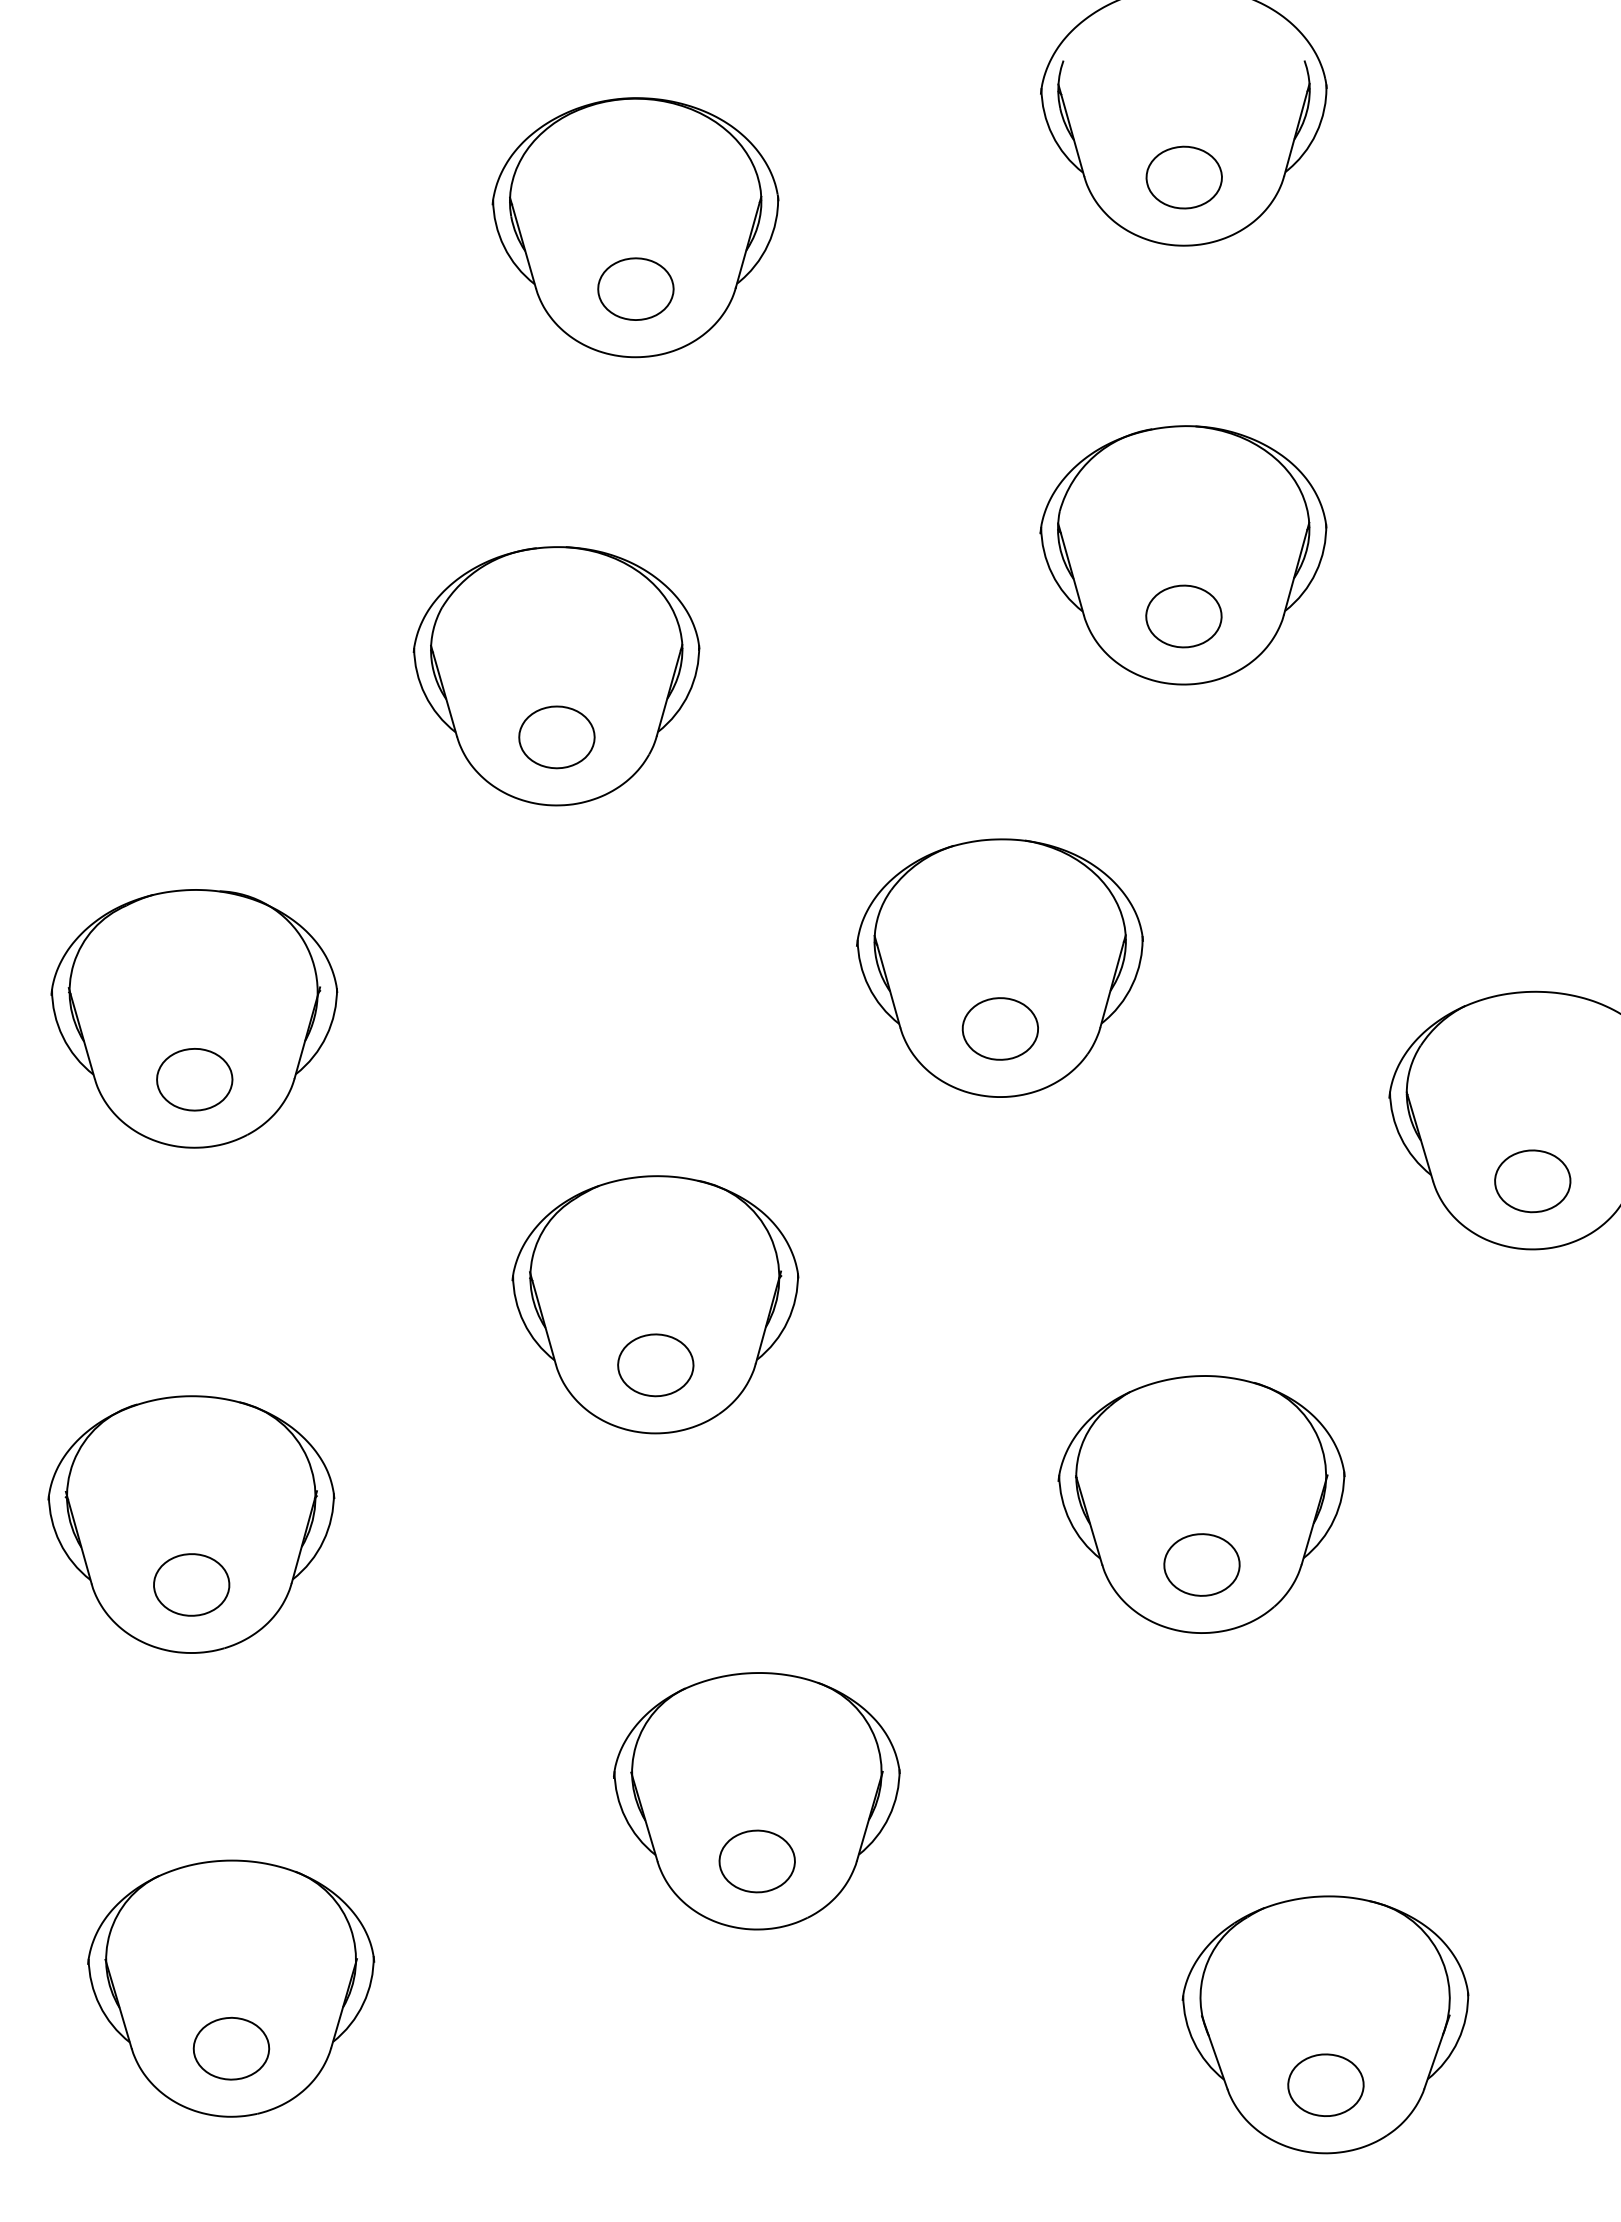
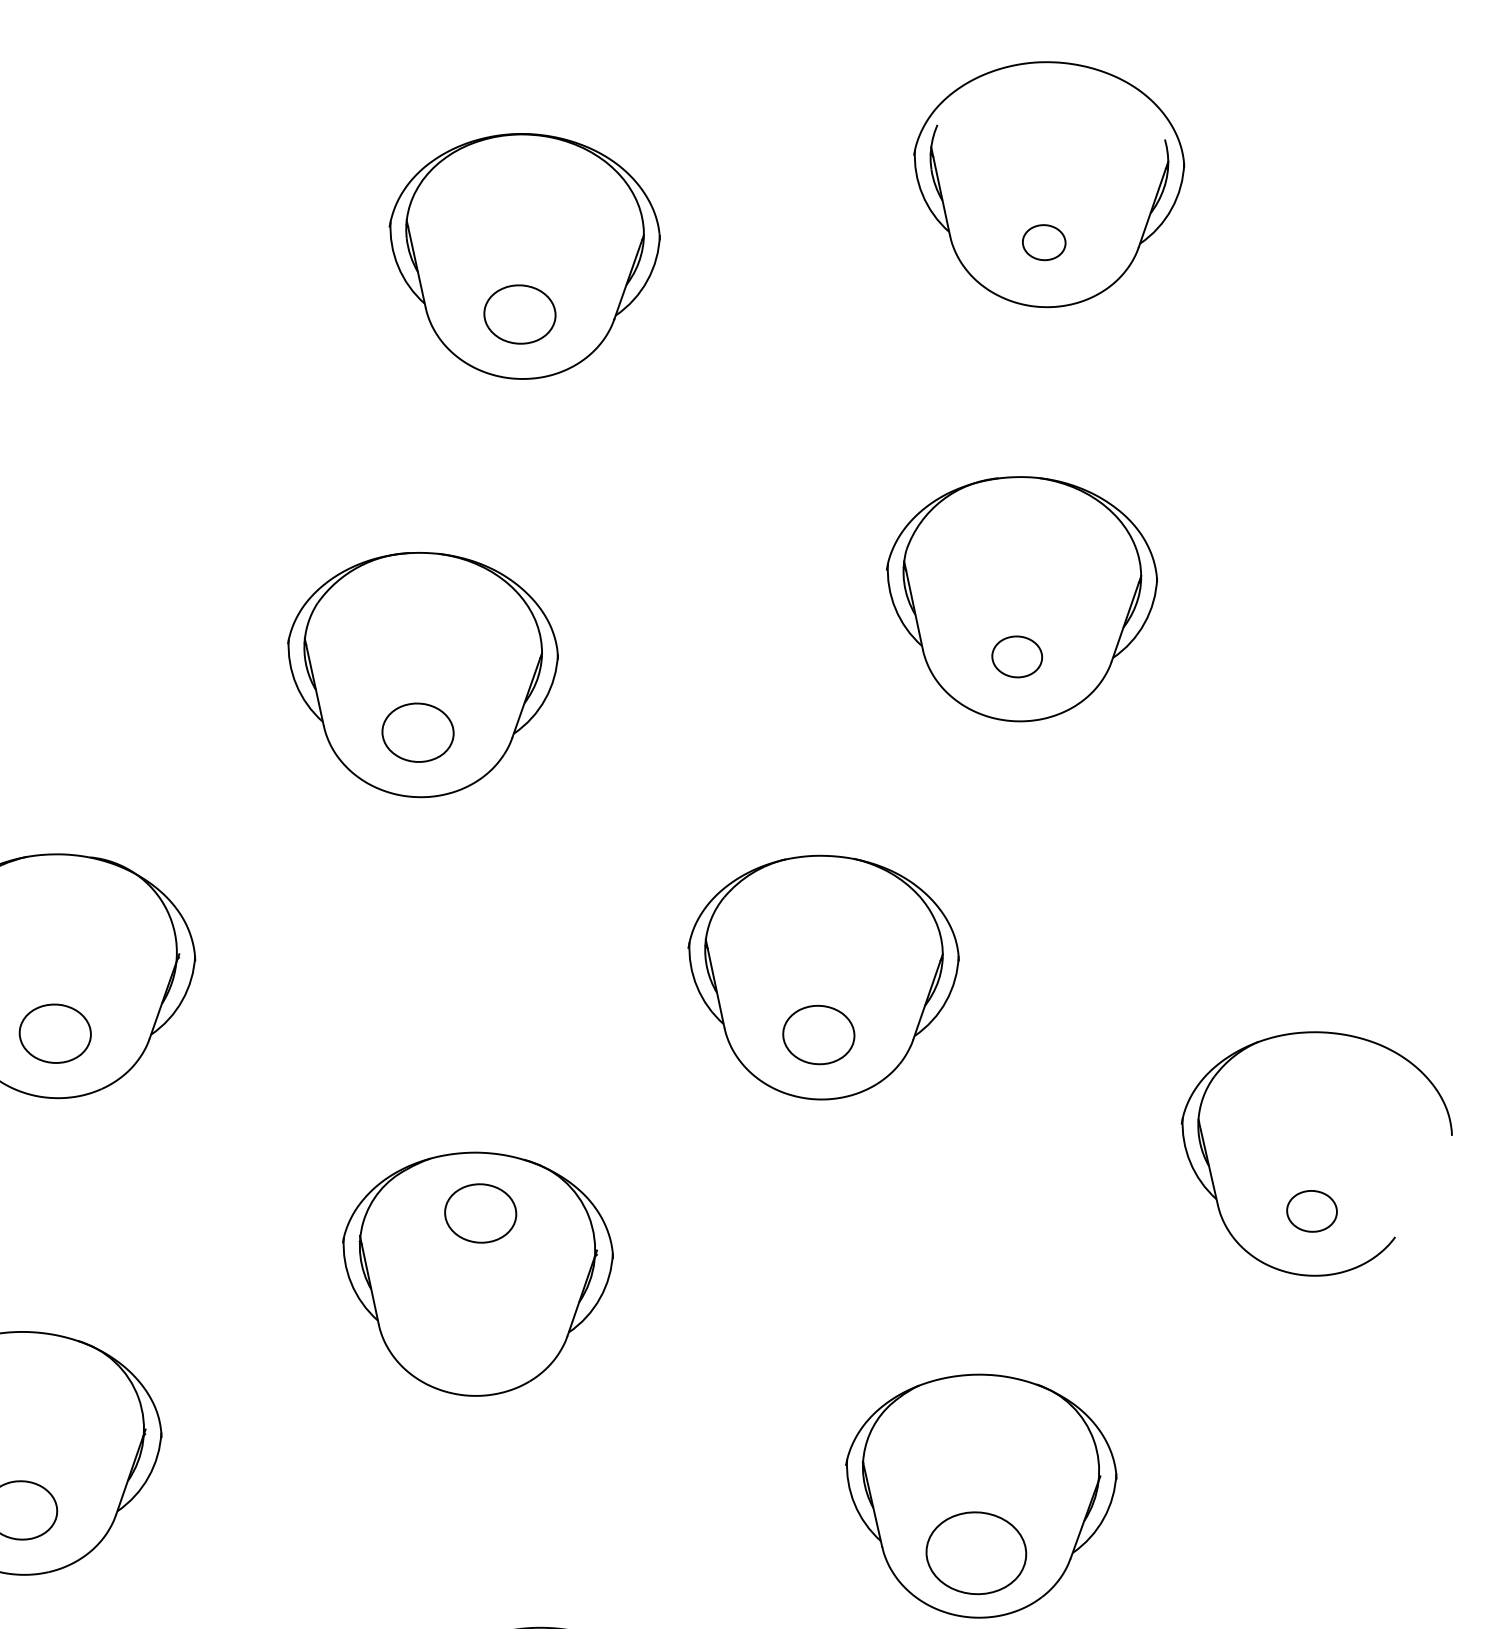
part: (1183, 177) -> (1043, 242), size x0.6
part: (1183, 616) -> (1016, 656), size x0.7
part: (1532, 1181) -> (1311, 1211), size x0.7
part: (655, 1365) -> (480, 1213), moved
part: (1201, 1564) -> (975, 1552), size x1.4

